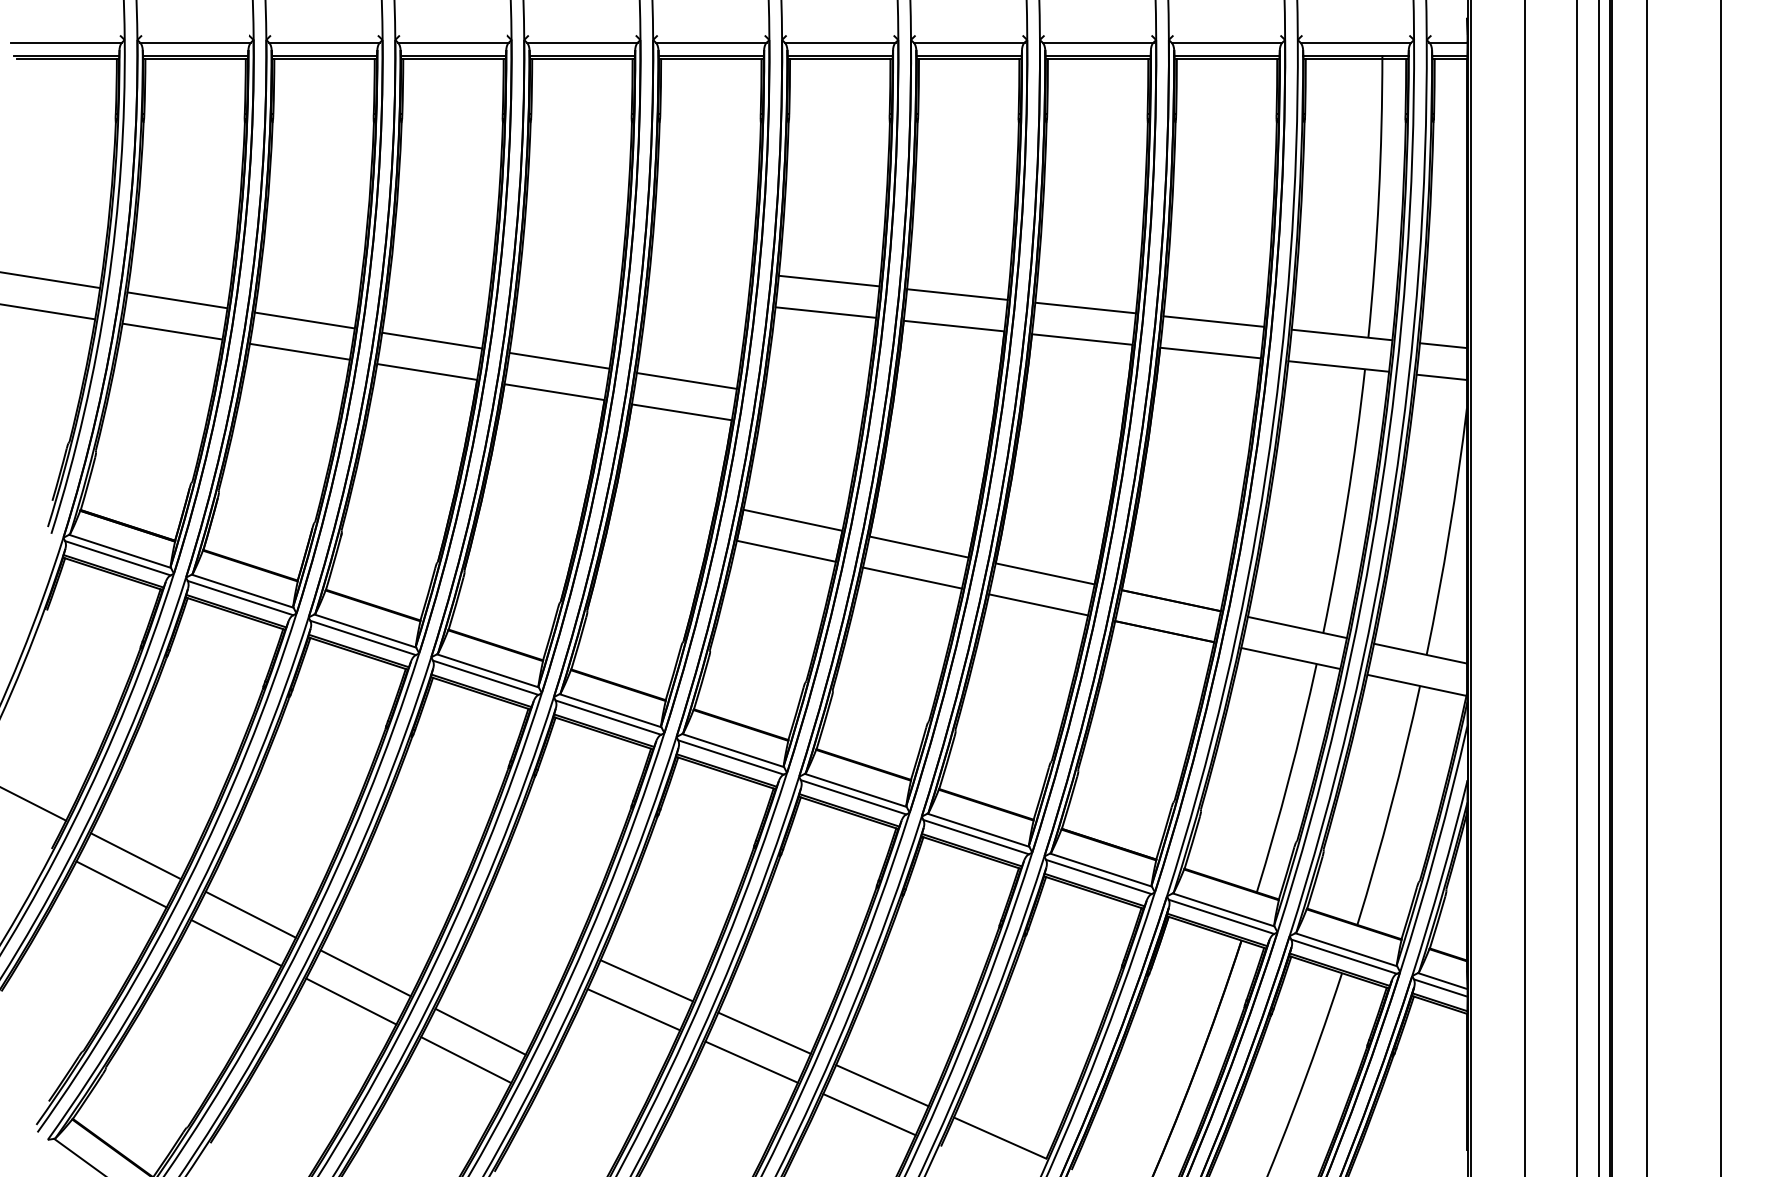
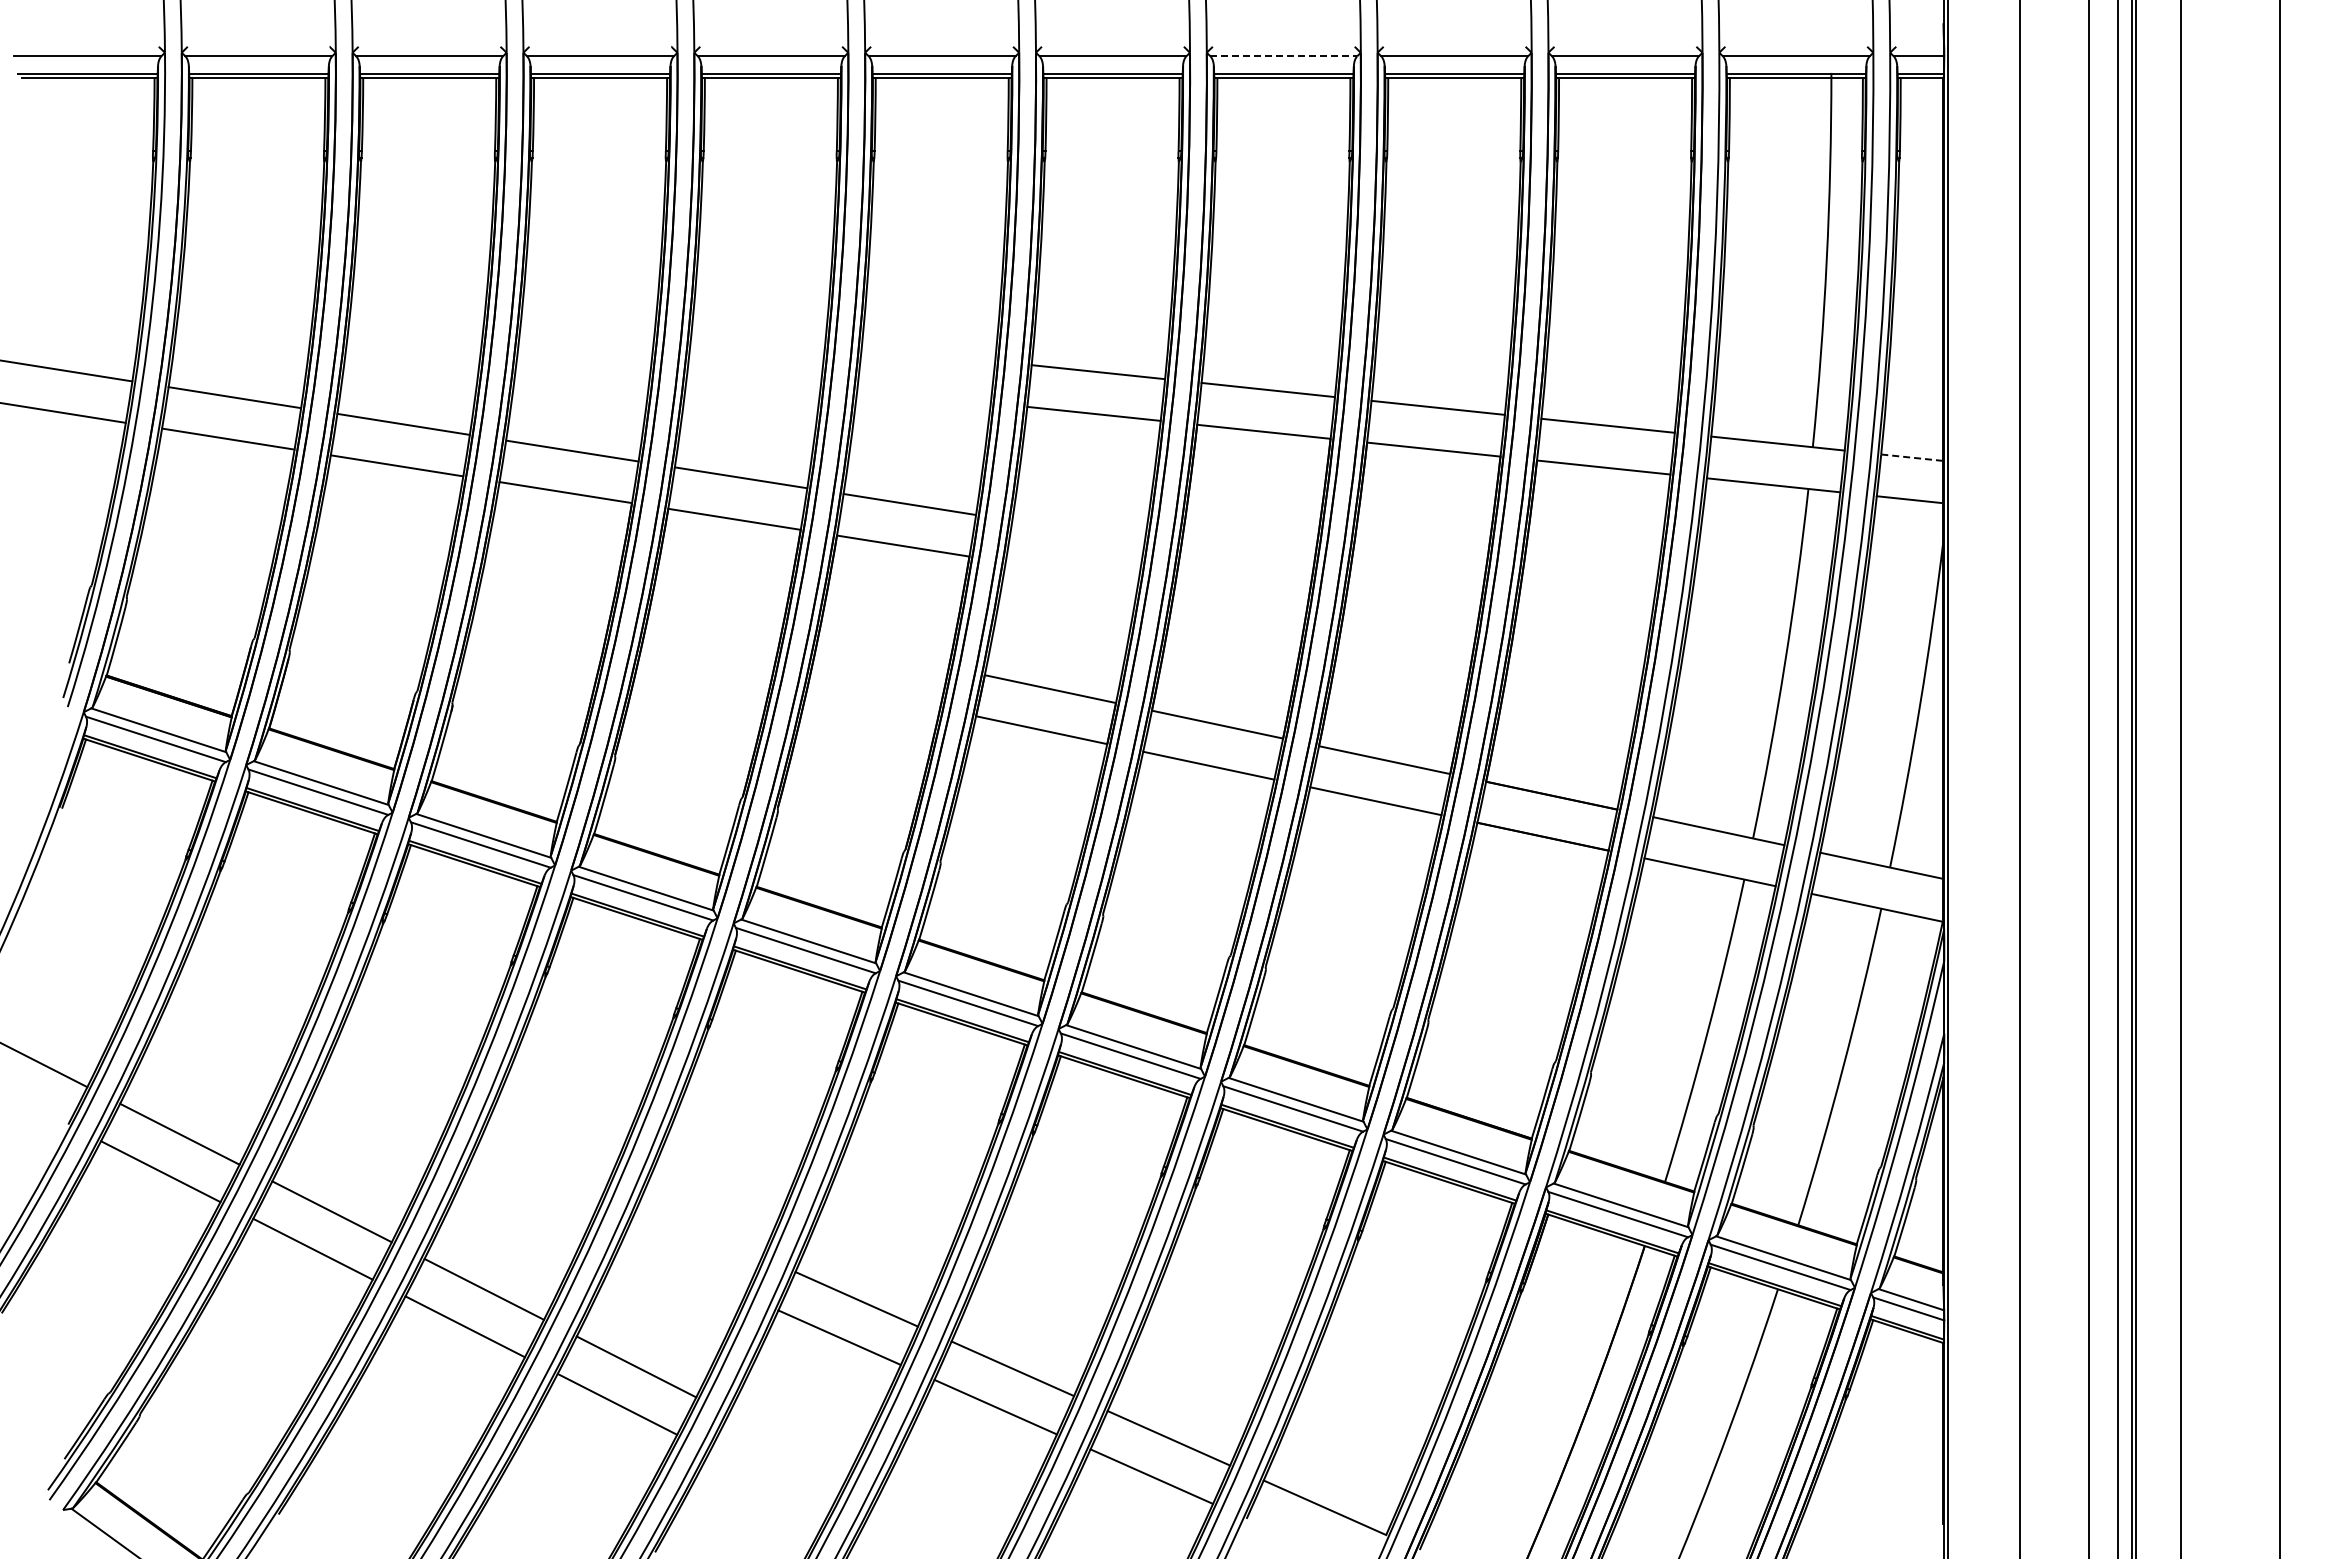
line: (969, 42) -> (1284, 56), solid -> dashed
line: (1443, 345) -> (1912, 457), solid -> dashed

